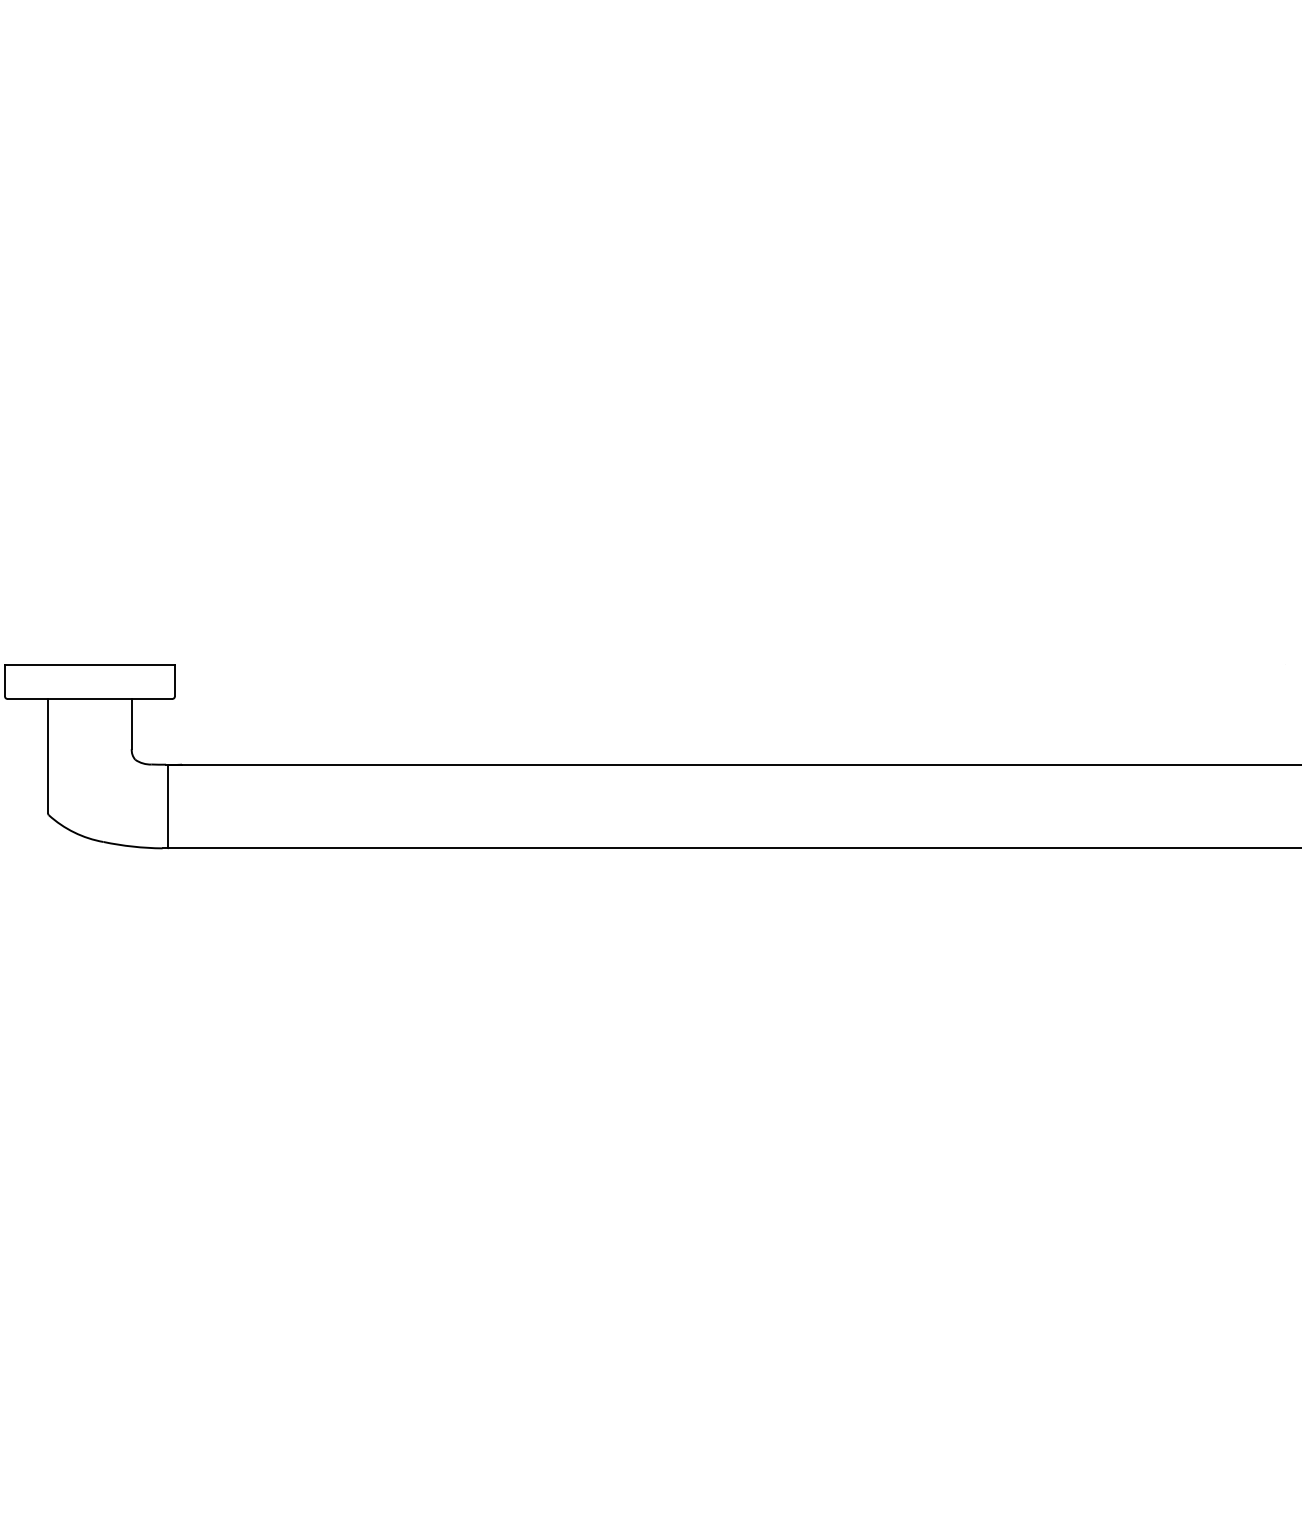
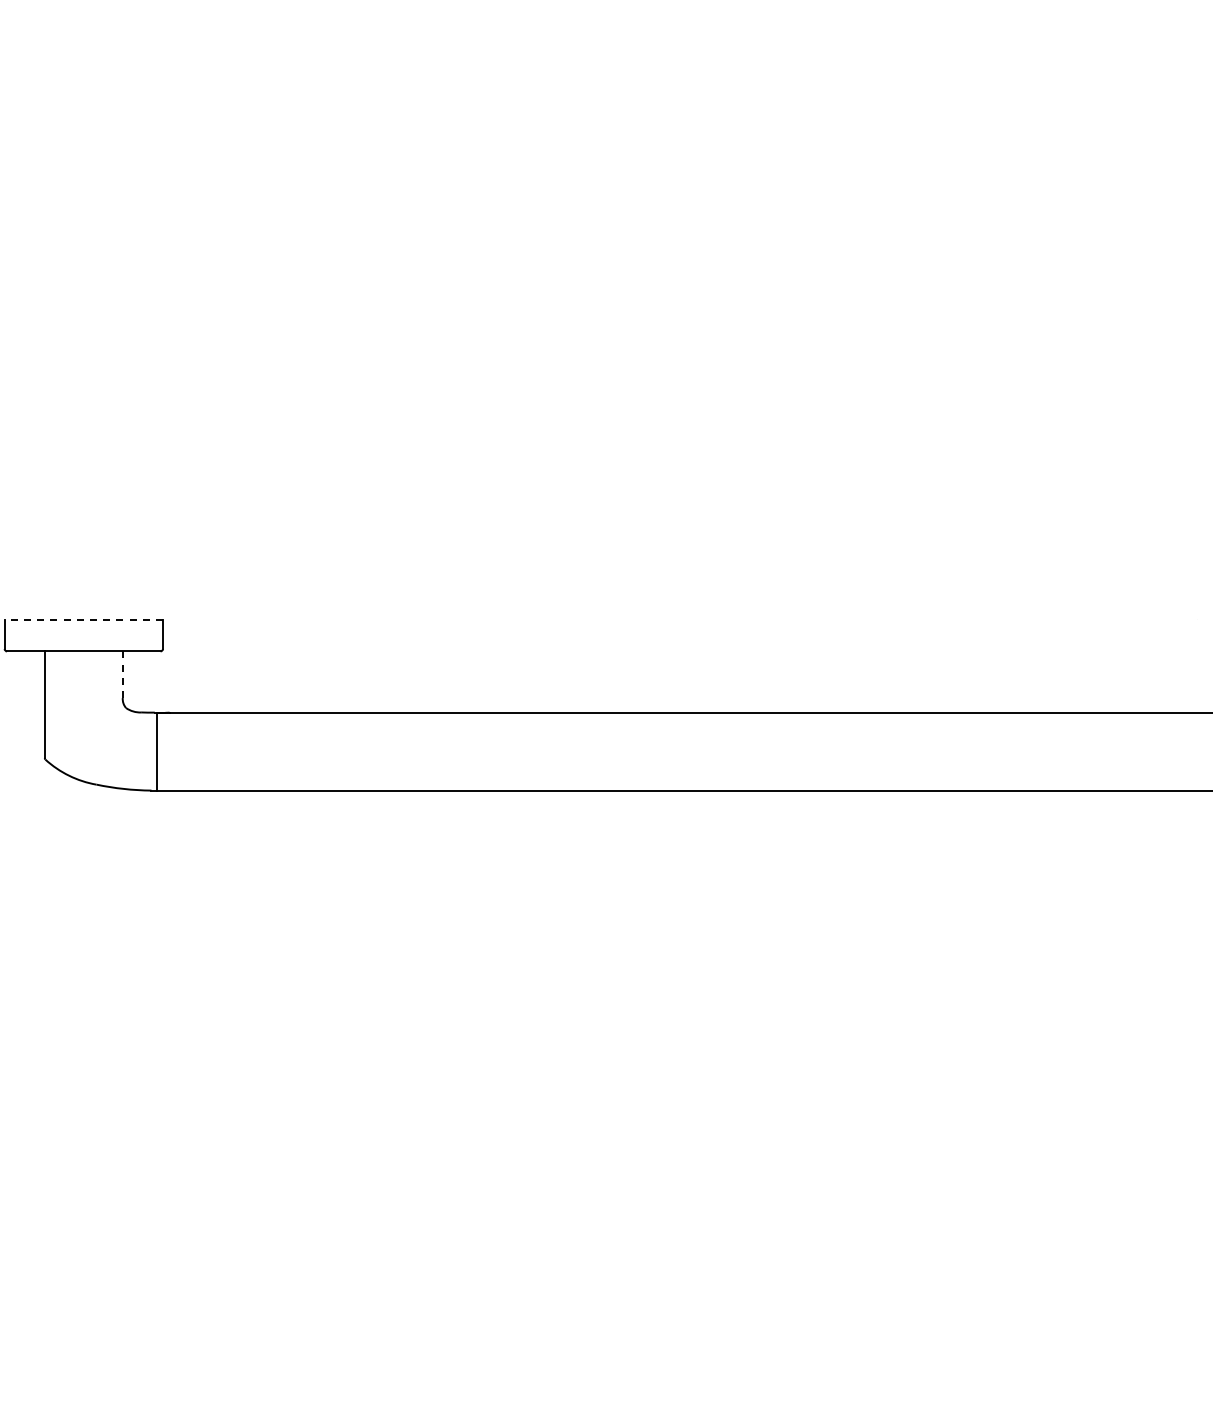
line: (89, 664) -> (83, 619), solid -> dashed
line: (131, 724) -> (122, 675), solid -> dashed

